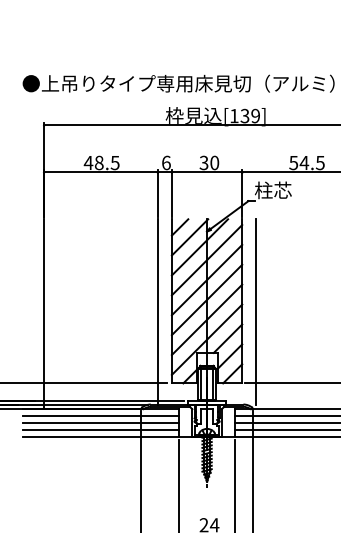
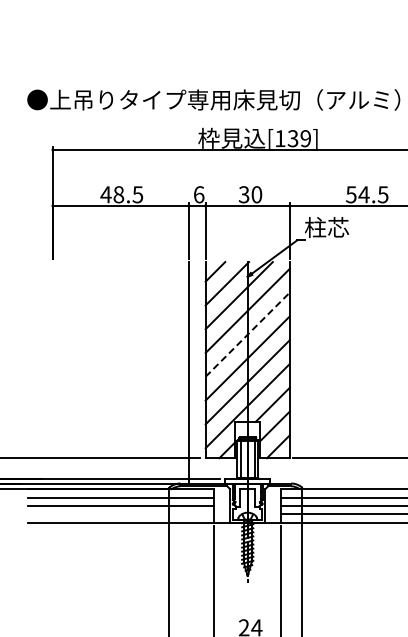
line: (207, 279) -> (248, 334), solid -> dashed
line: (256, 311) -> (306, 372), removed
line: (43, 314) -> (52, 375), removed
line: (100, 430) -> (120, 514), removed

